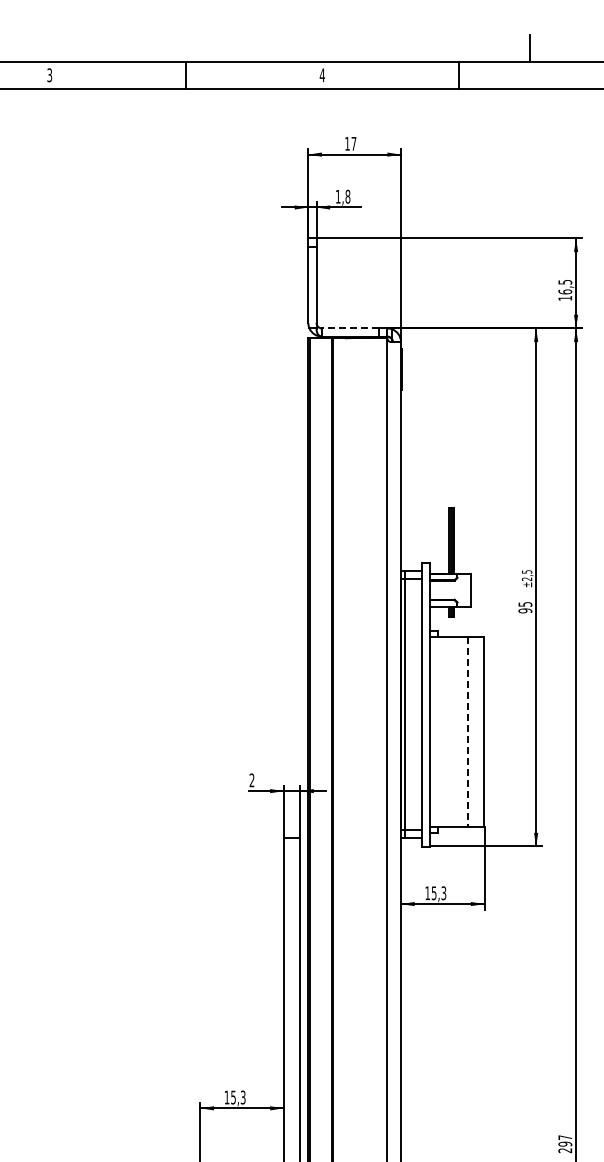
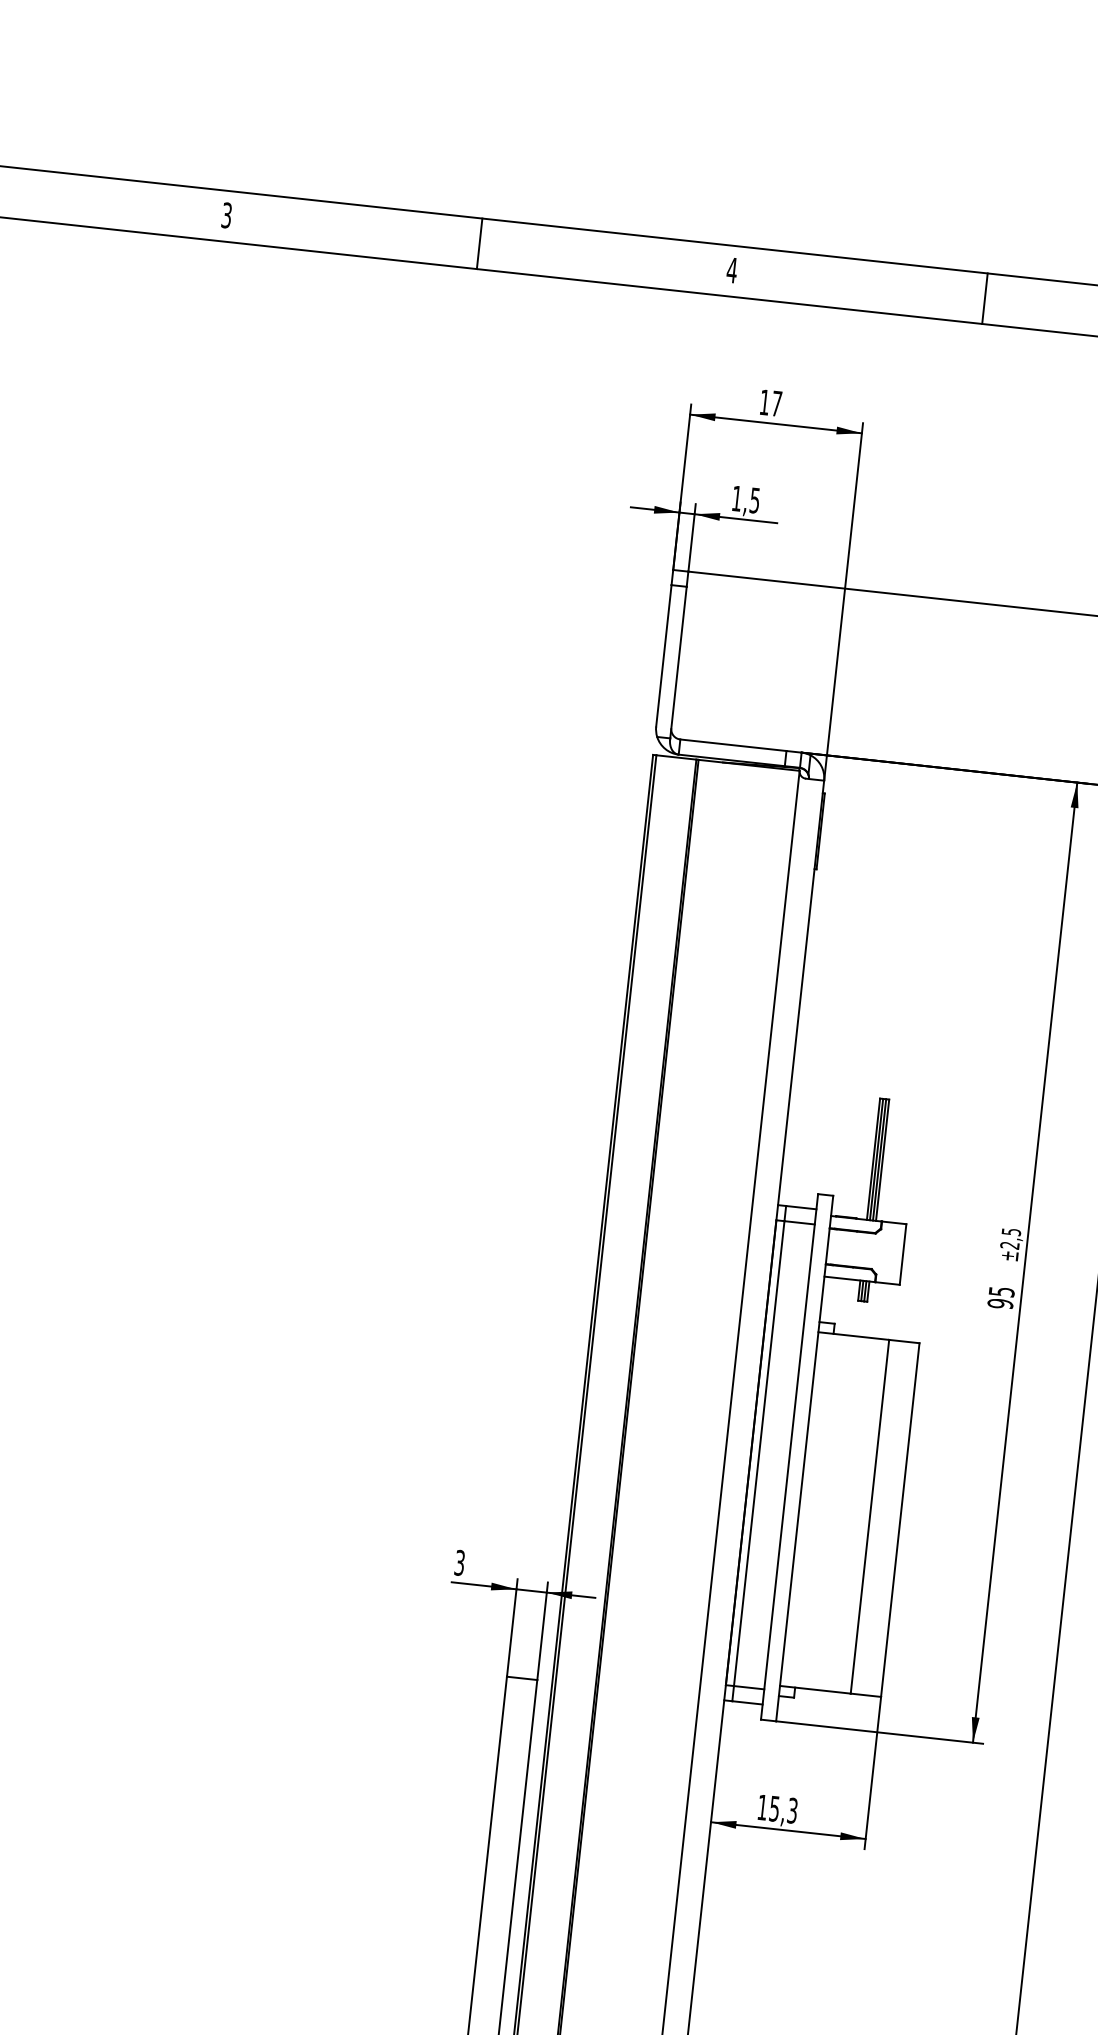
text: (347, 196) -> (754, 500), 1,8 -> 1,5
line: (350, 328) -> (733, 745), dashed -> solid
line: (468, 732) -> (870, 1517), dashed -> solid
text: (251, 780) -> (458, 1563), 2 -> 3

